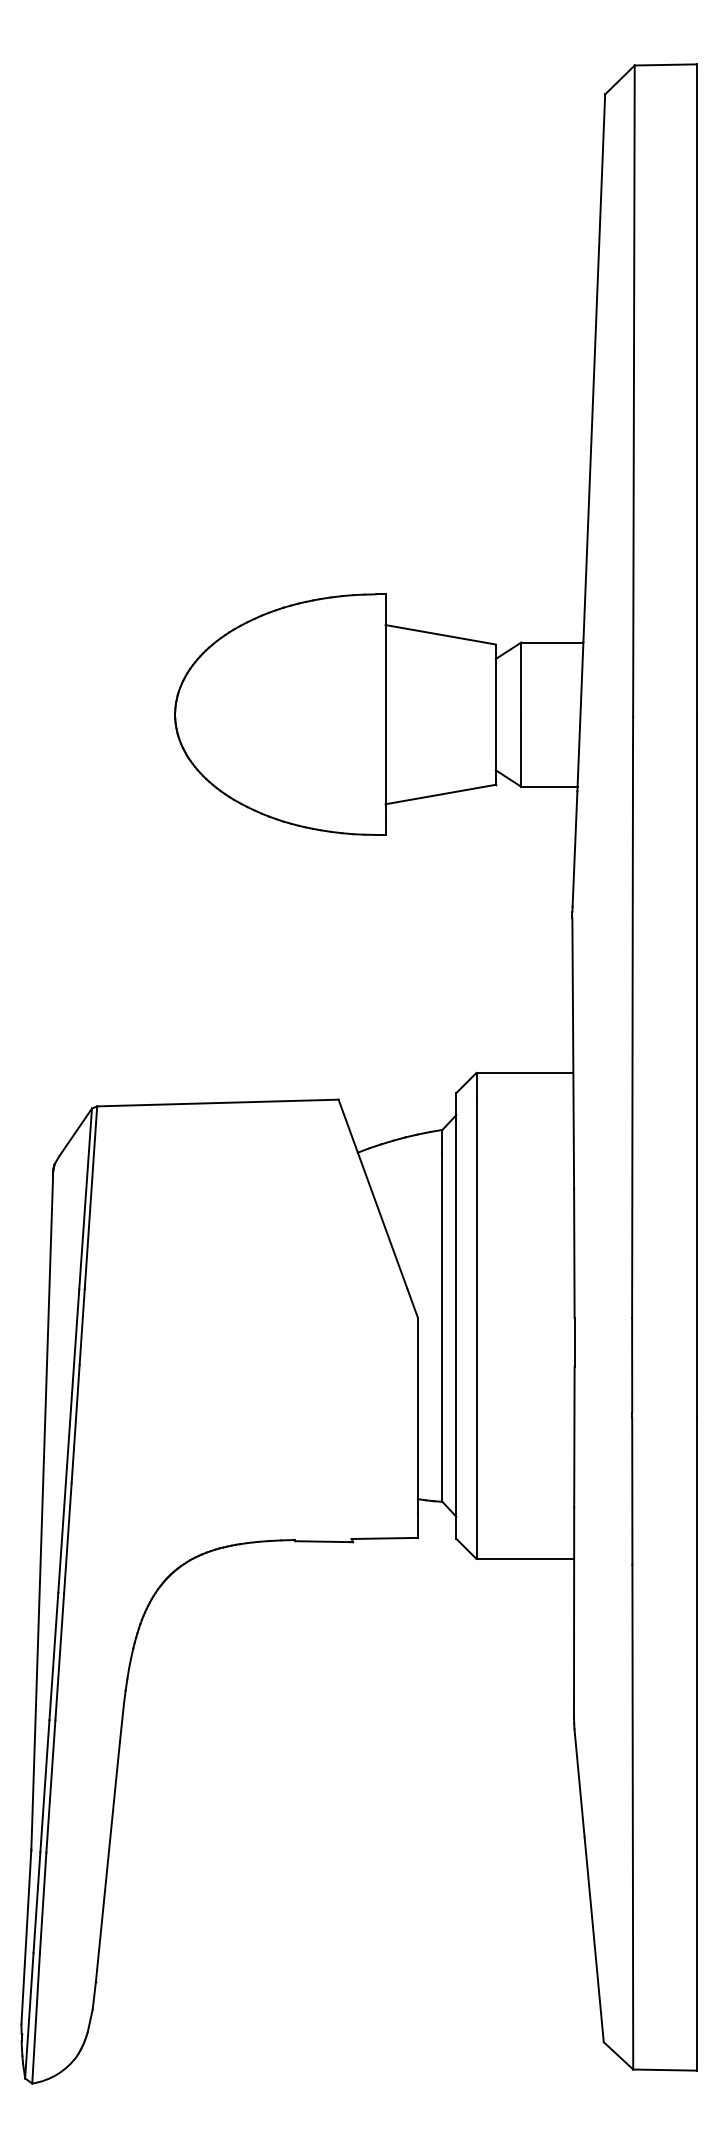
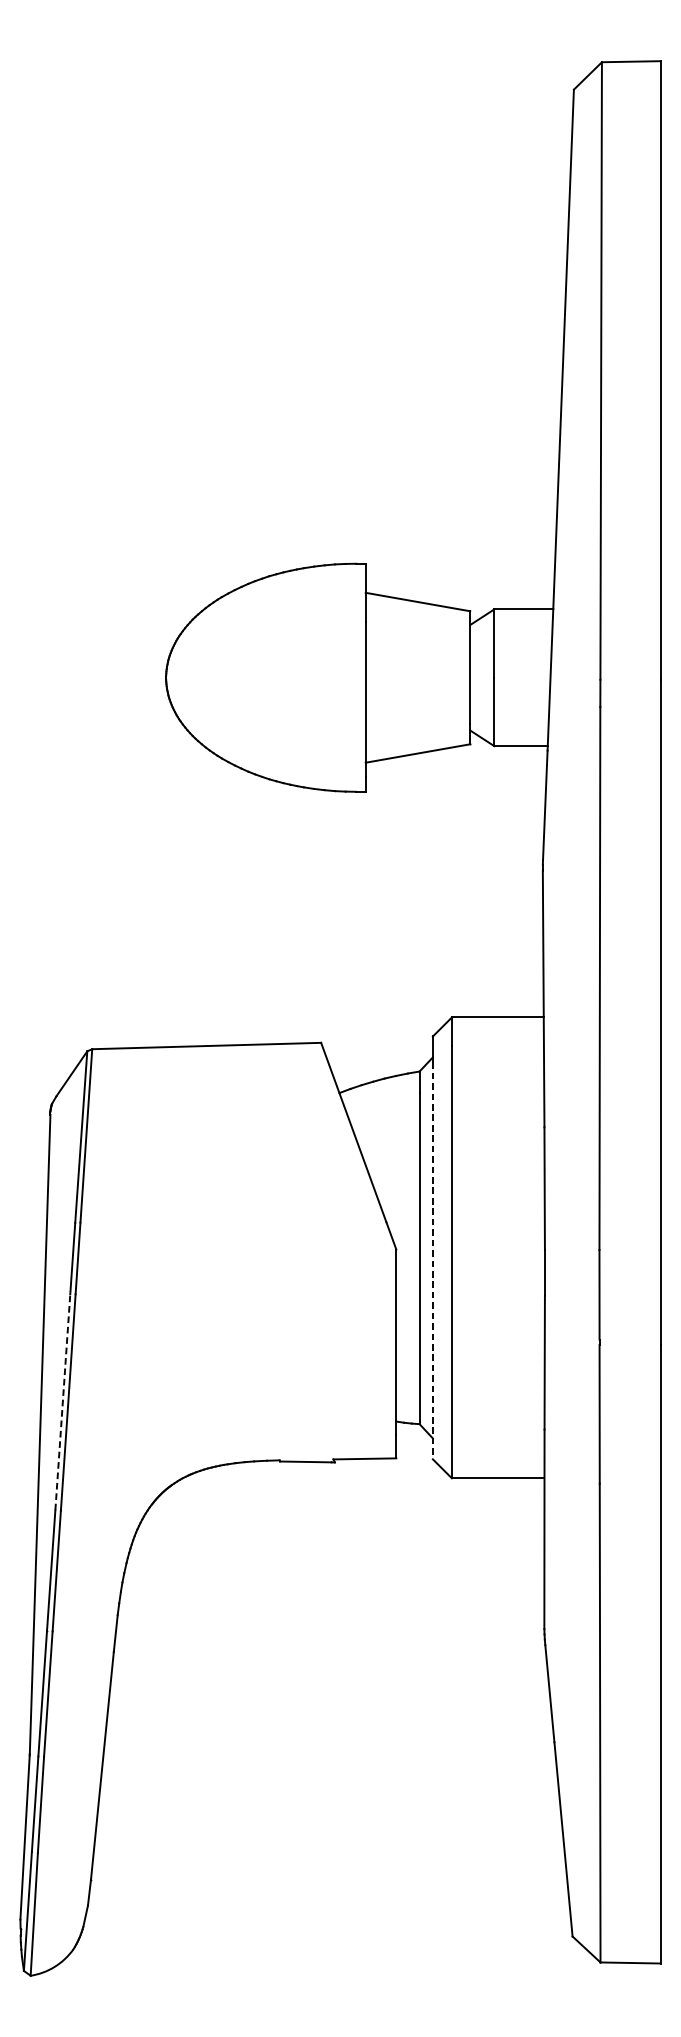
line: (456, 1330) -> (432, 1261), solid -> dashed
line: (66, 1478) -> (63, 1402), solid -> dashed

